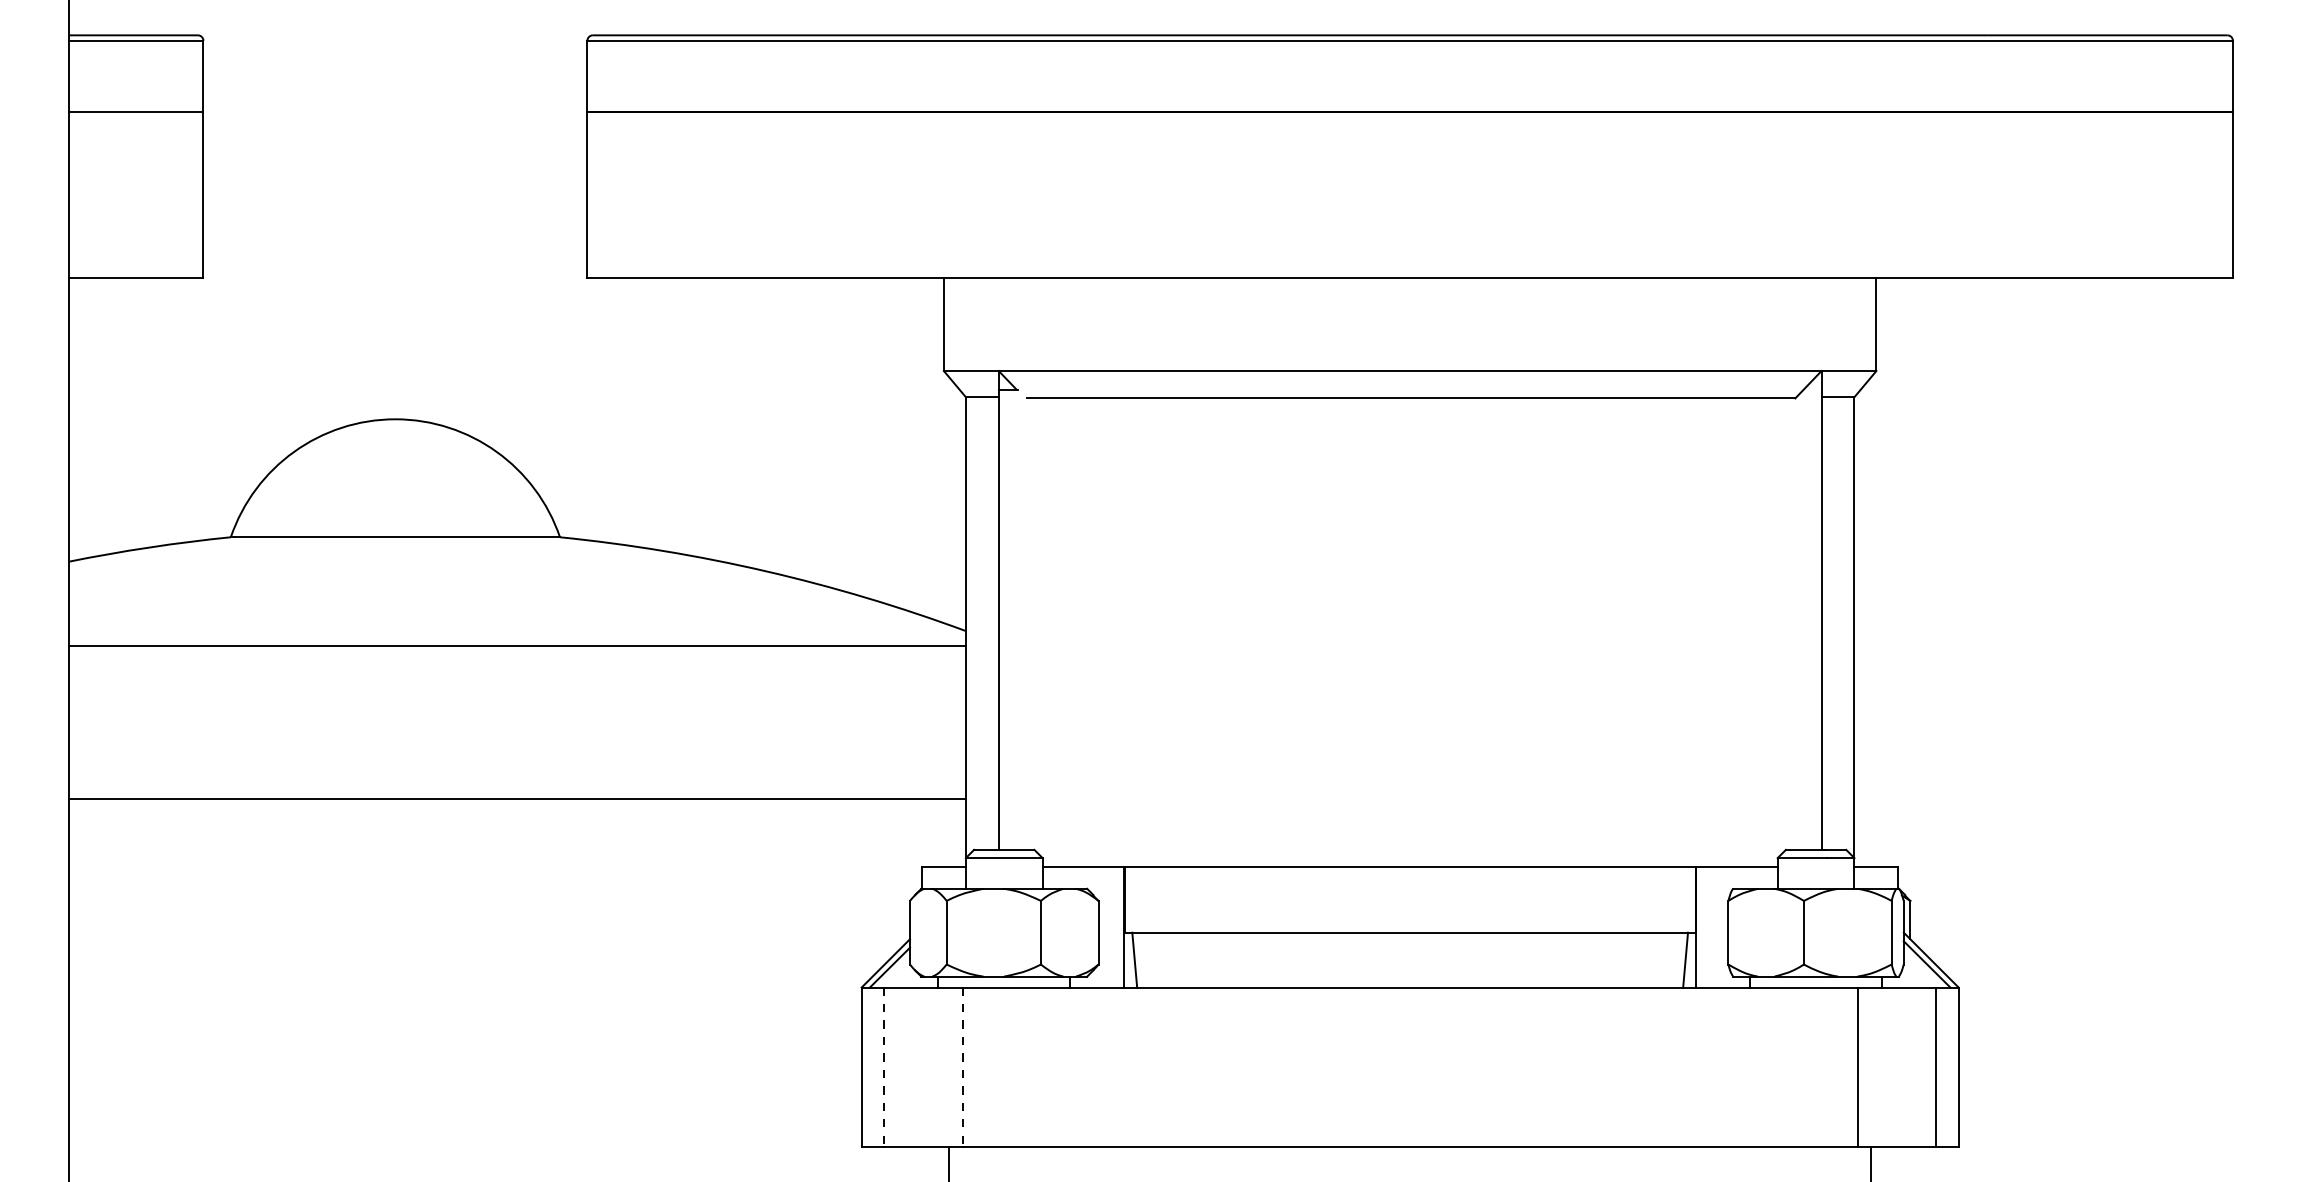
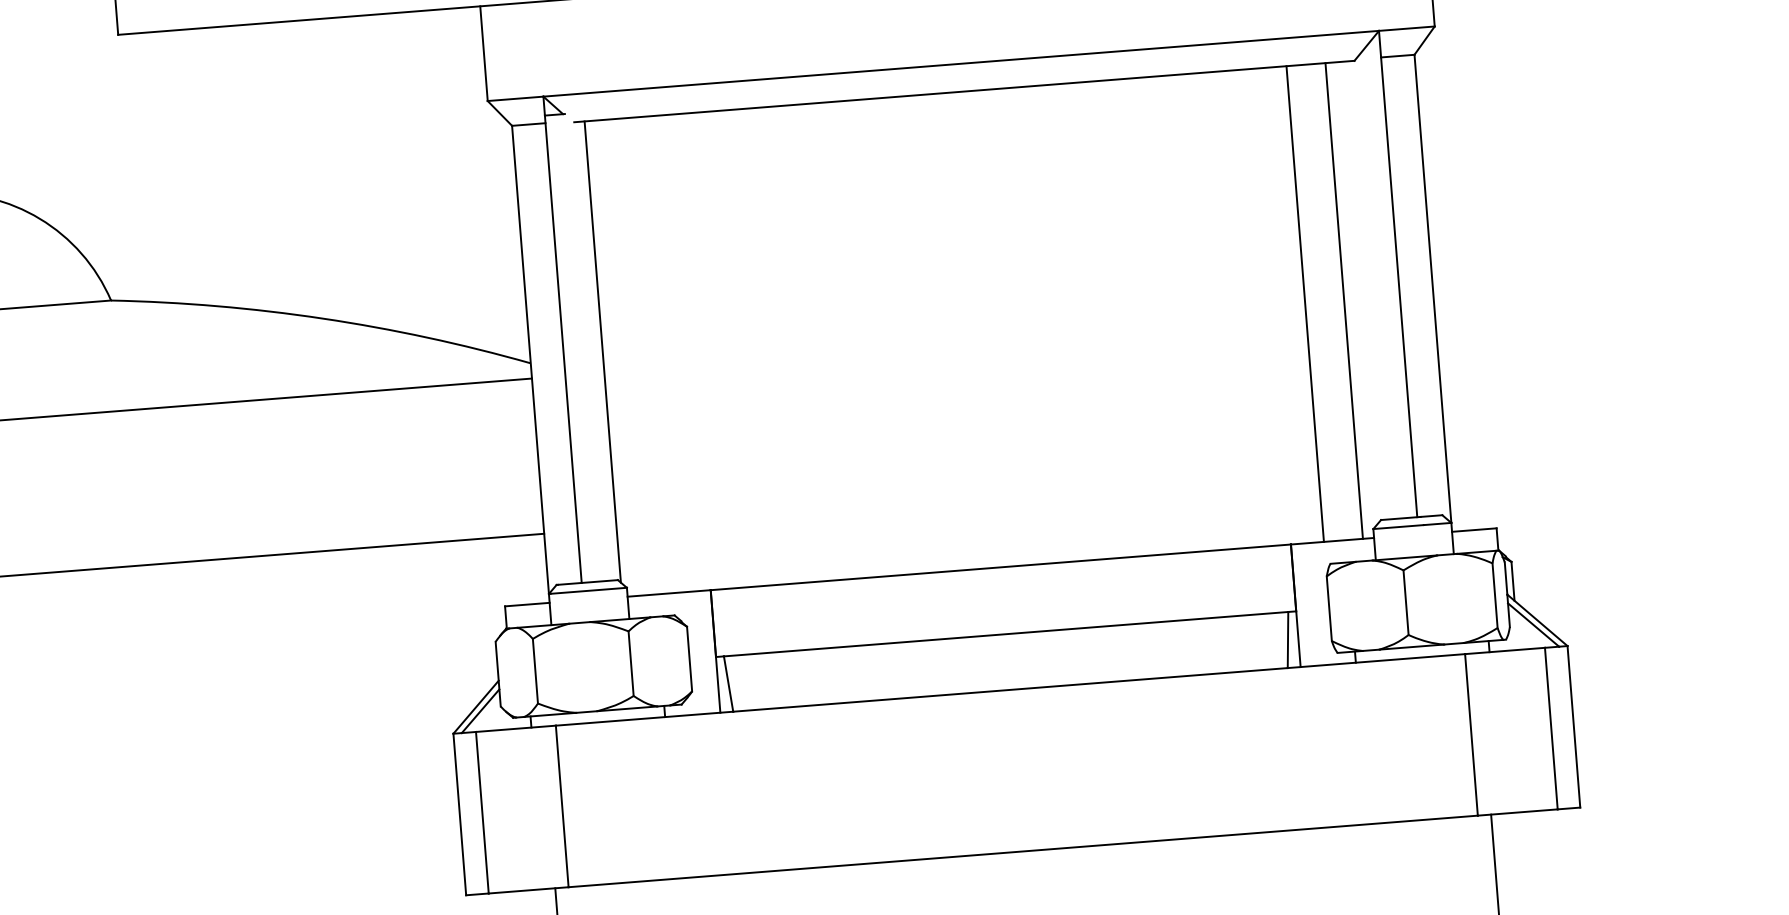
line: (1037, 625) -> (603, 351), added
line: (1728, 632) -> (1305, 303), added
line: (1766, 632) -> (1343, 300), added
line: (883, 1067) -> (482, 813), dashed -> solid
line: (962, 1067) -> (562, 806), dashed -> solid

